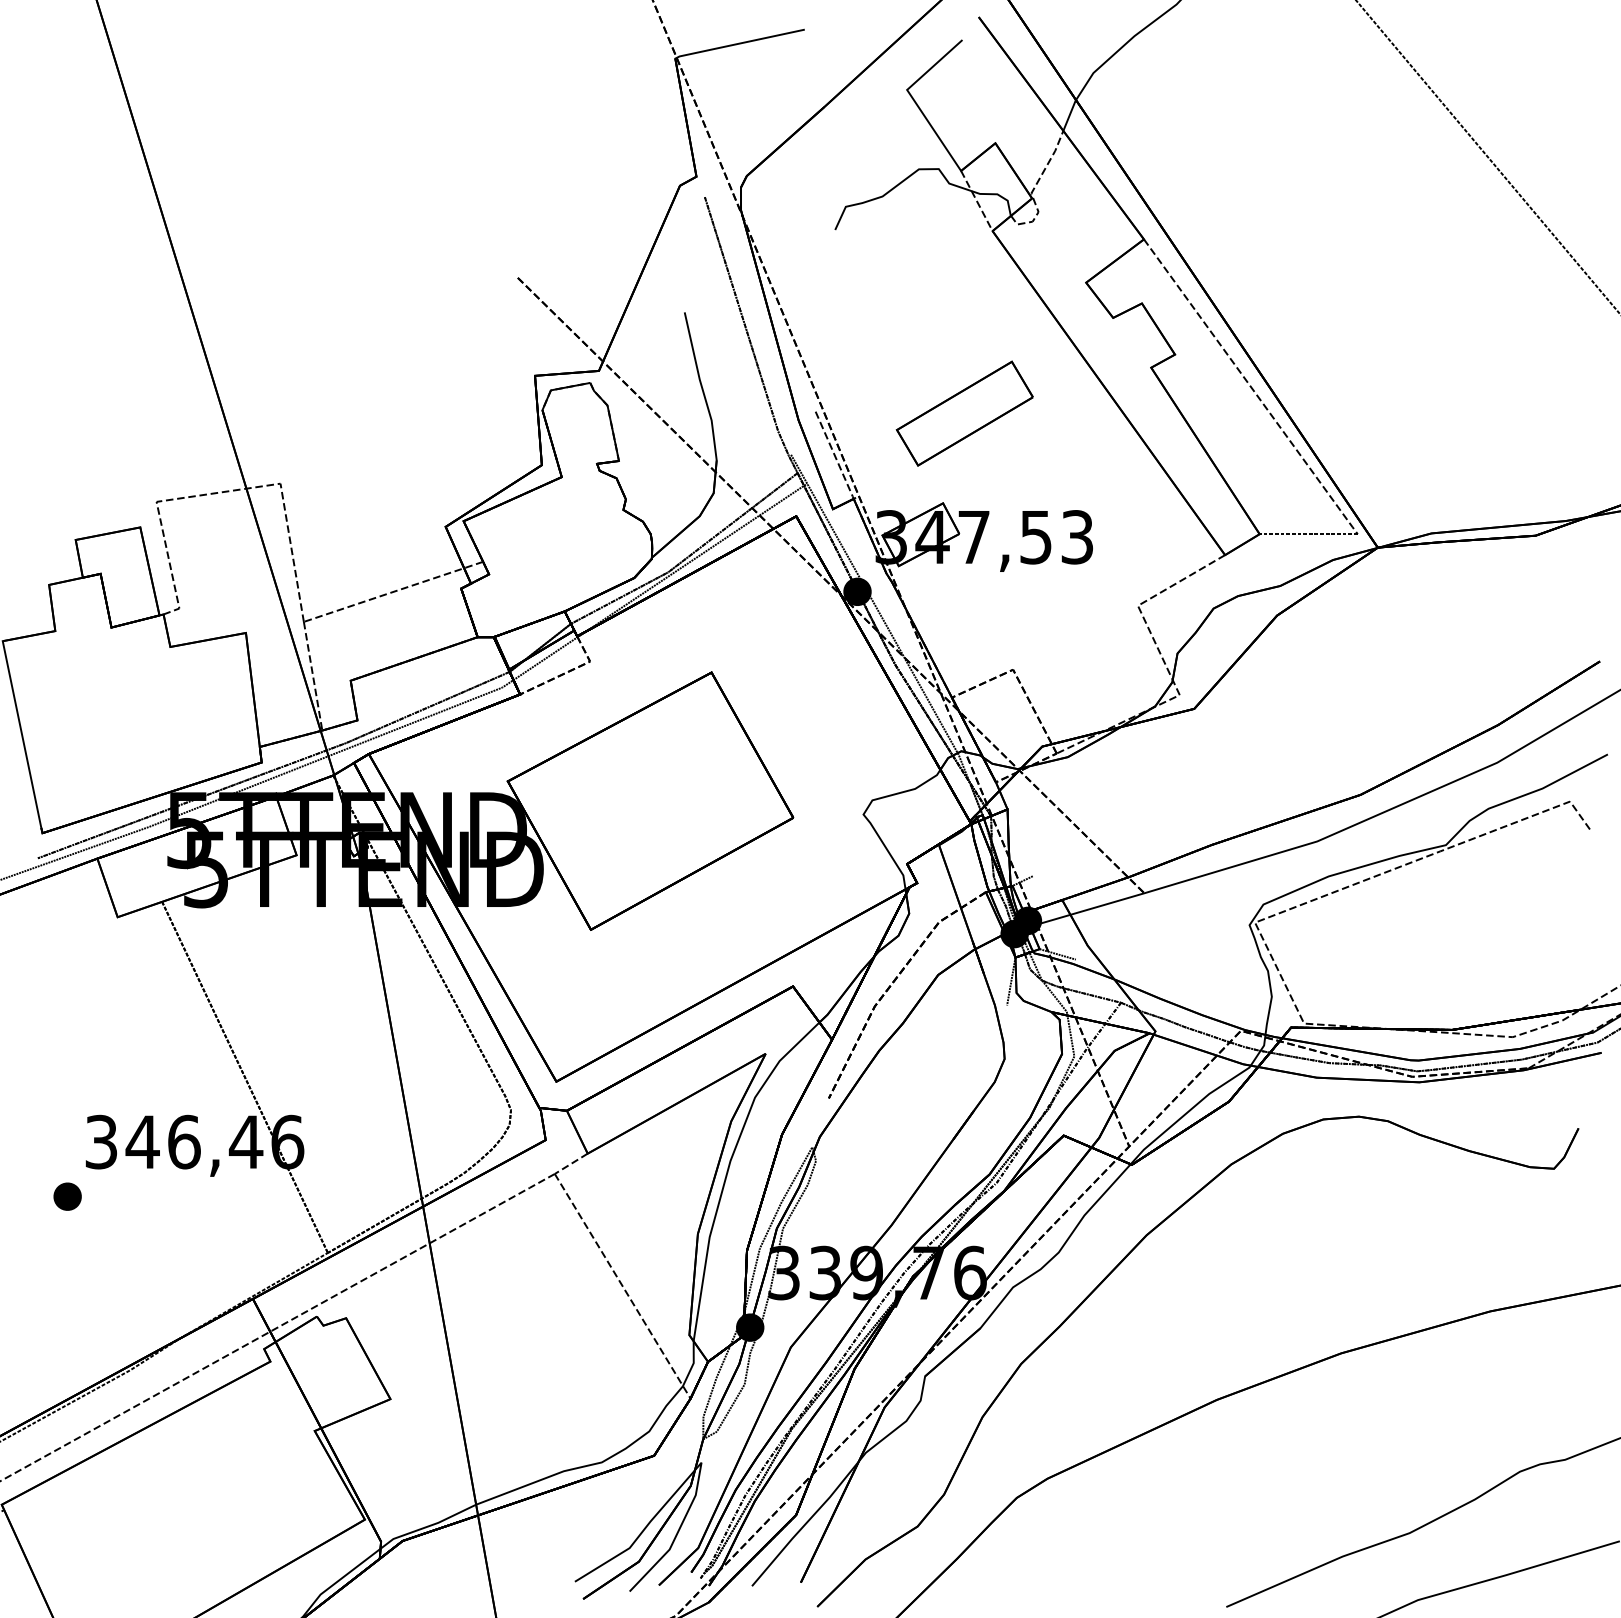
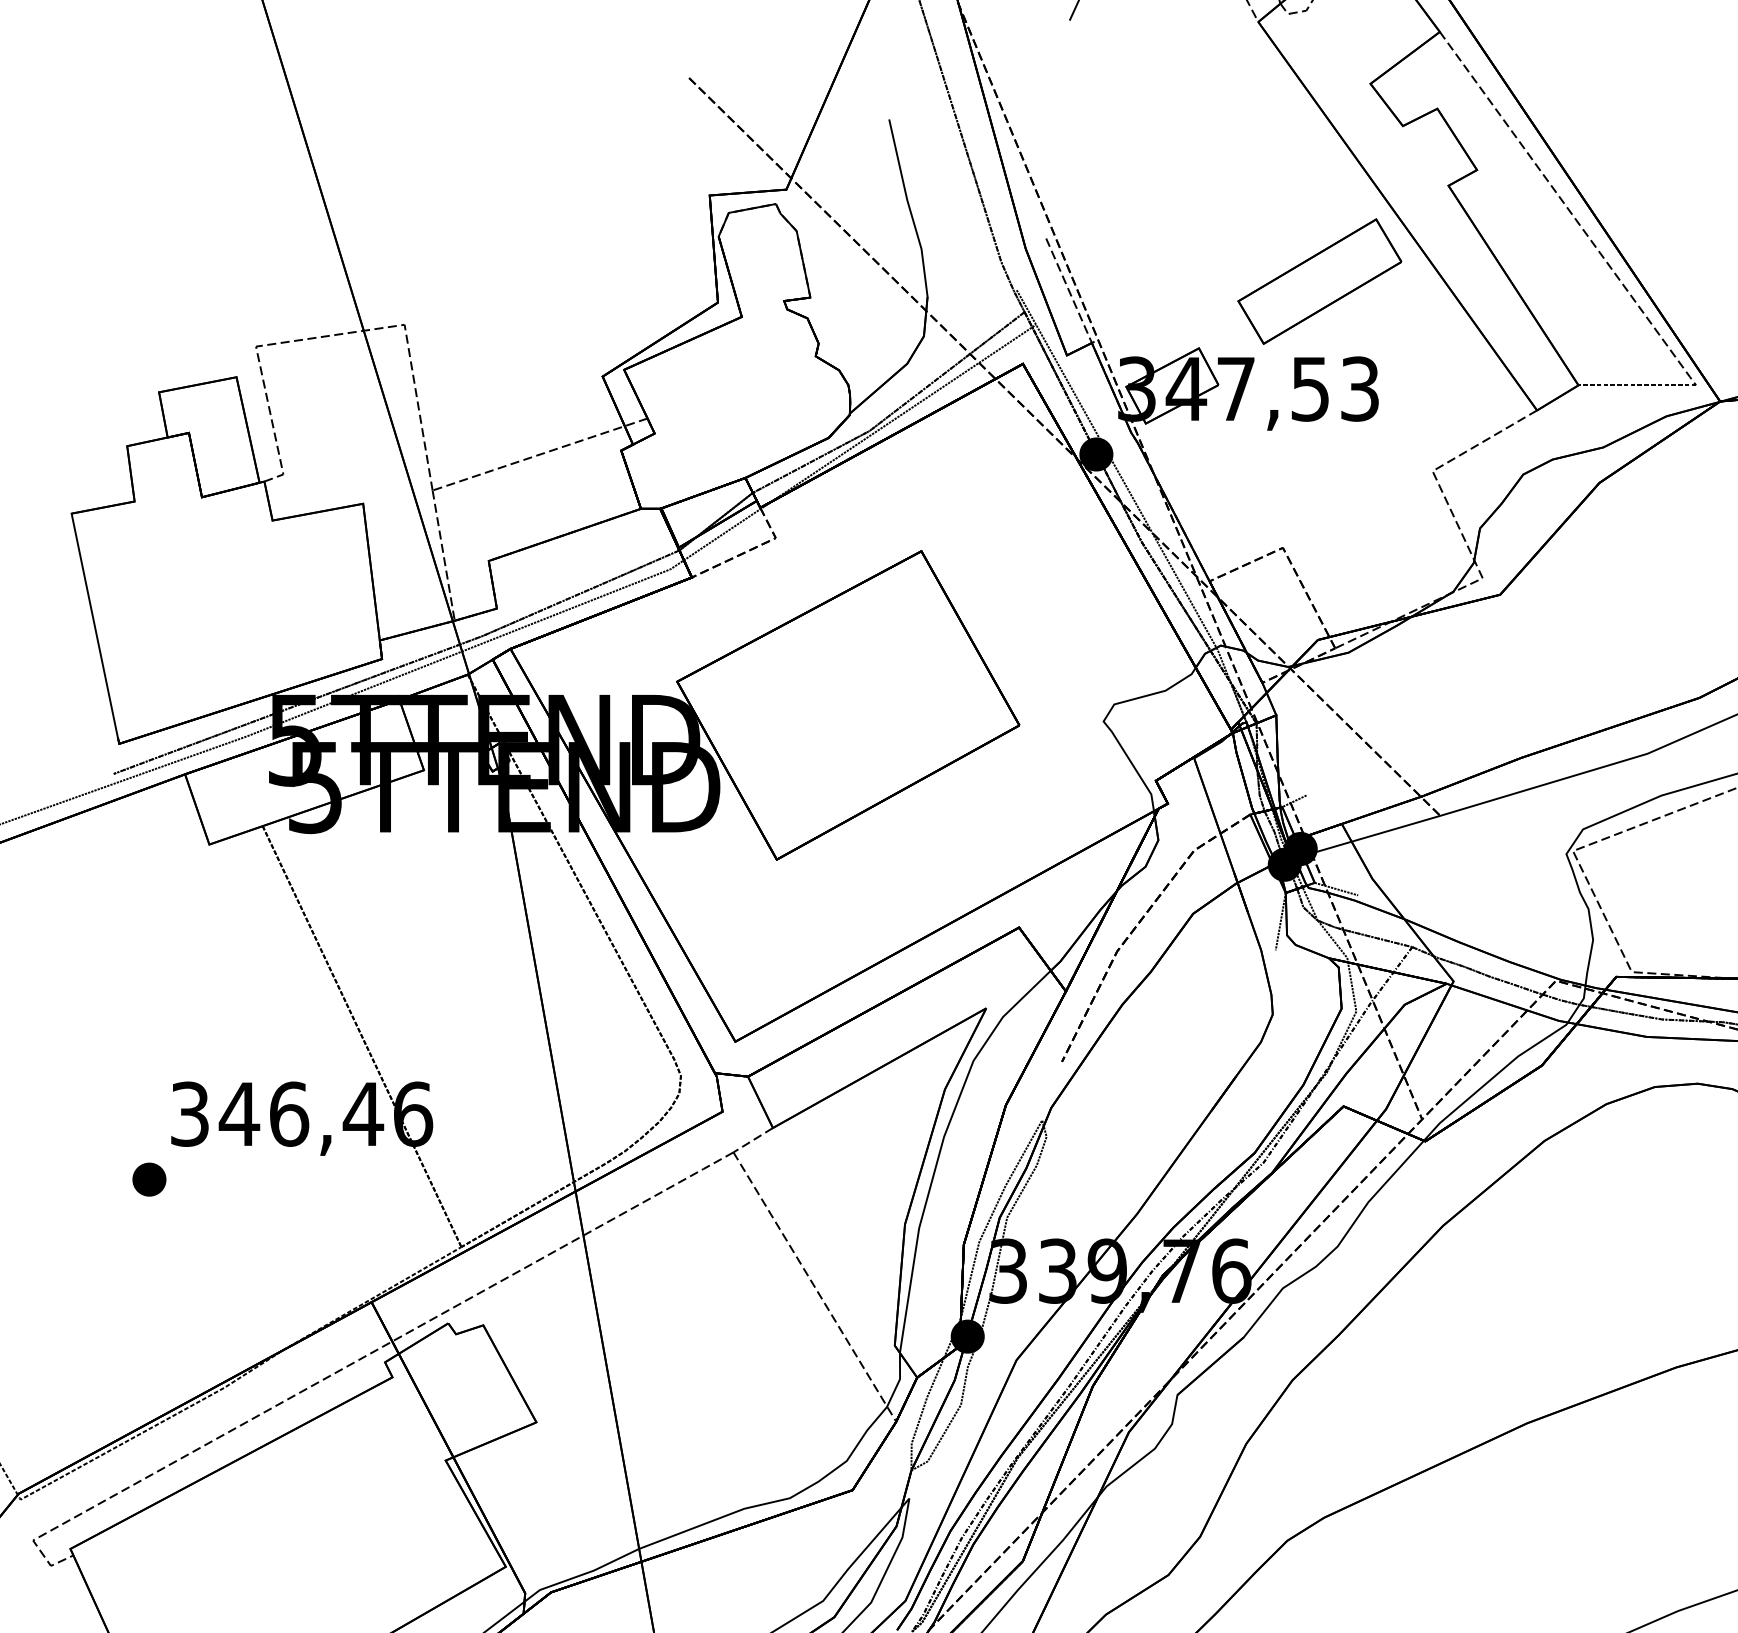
part: (964, 413) -> (1319, 281), moved

